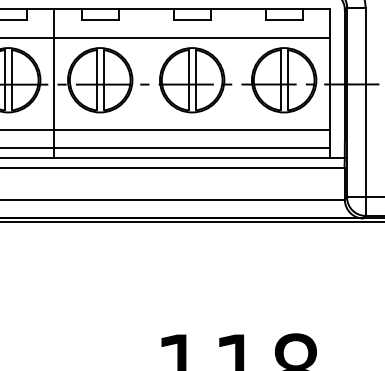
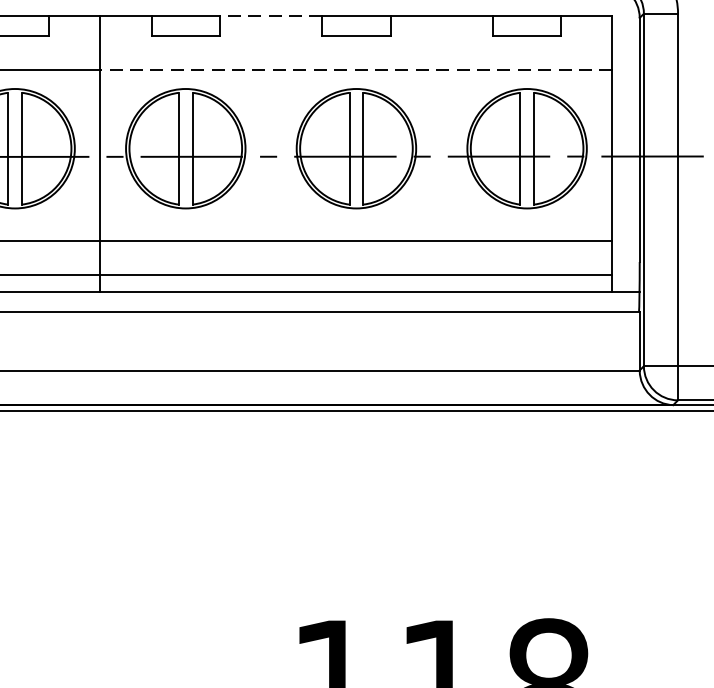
line: (146, 8) -> (271, 15), solid -> dashed
line: (192, 37) -> (357, 69), solid -> dashed

